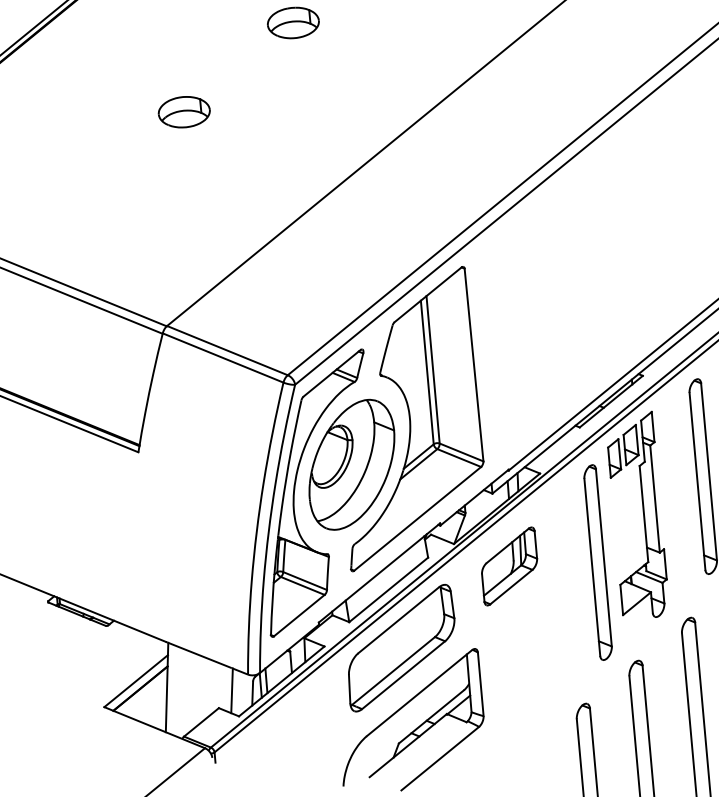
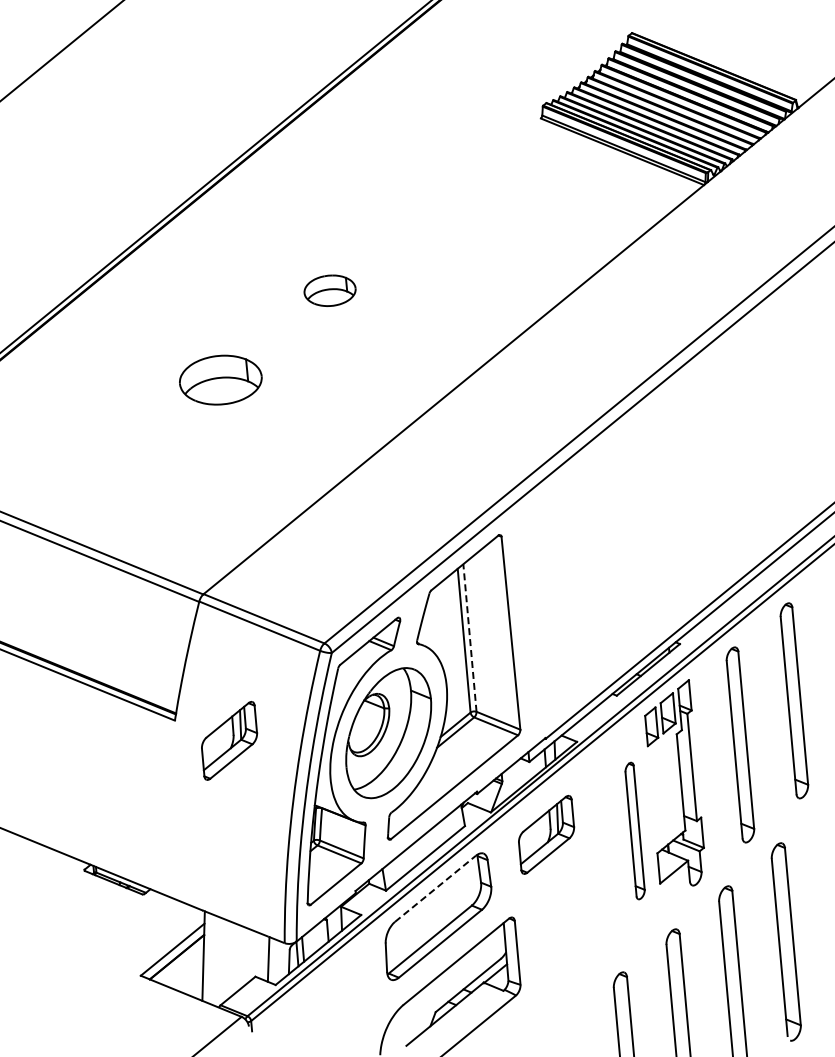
part: (183, 111) -> (220, 379), size x1.6
line: (432, 369) -> (469, 637), solid -> dashed
part: (192, 472) -> (229, 740), added
part: (597, 562) -> (634, 830), size x0.7
line: (398, 620) -> (435, 888), solid -> dashed

